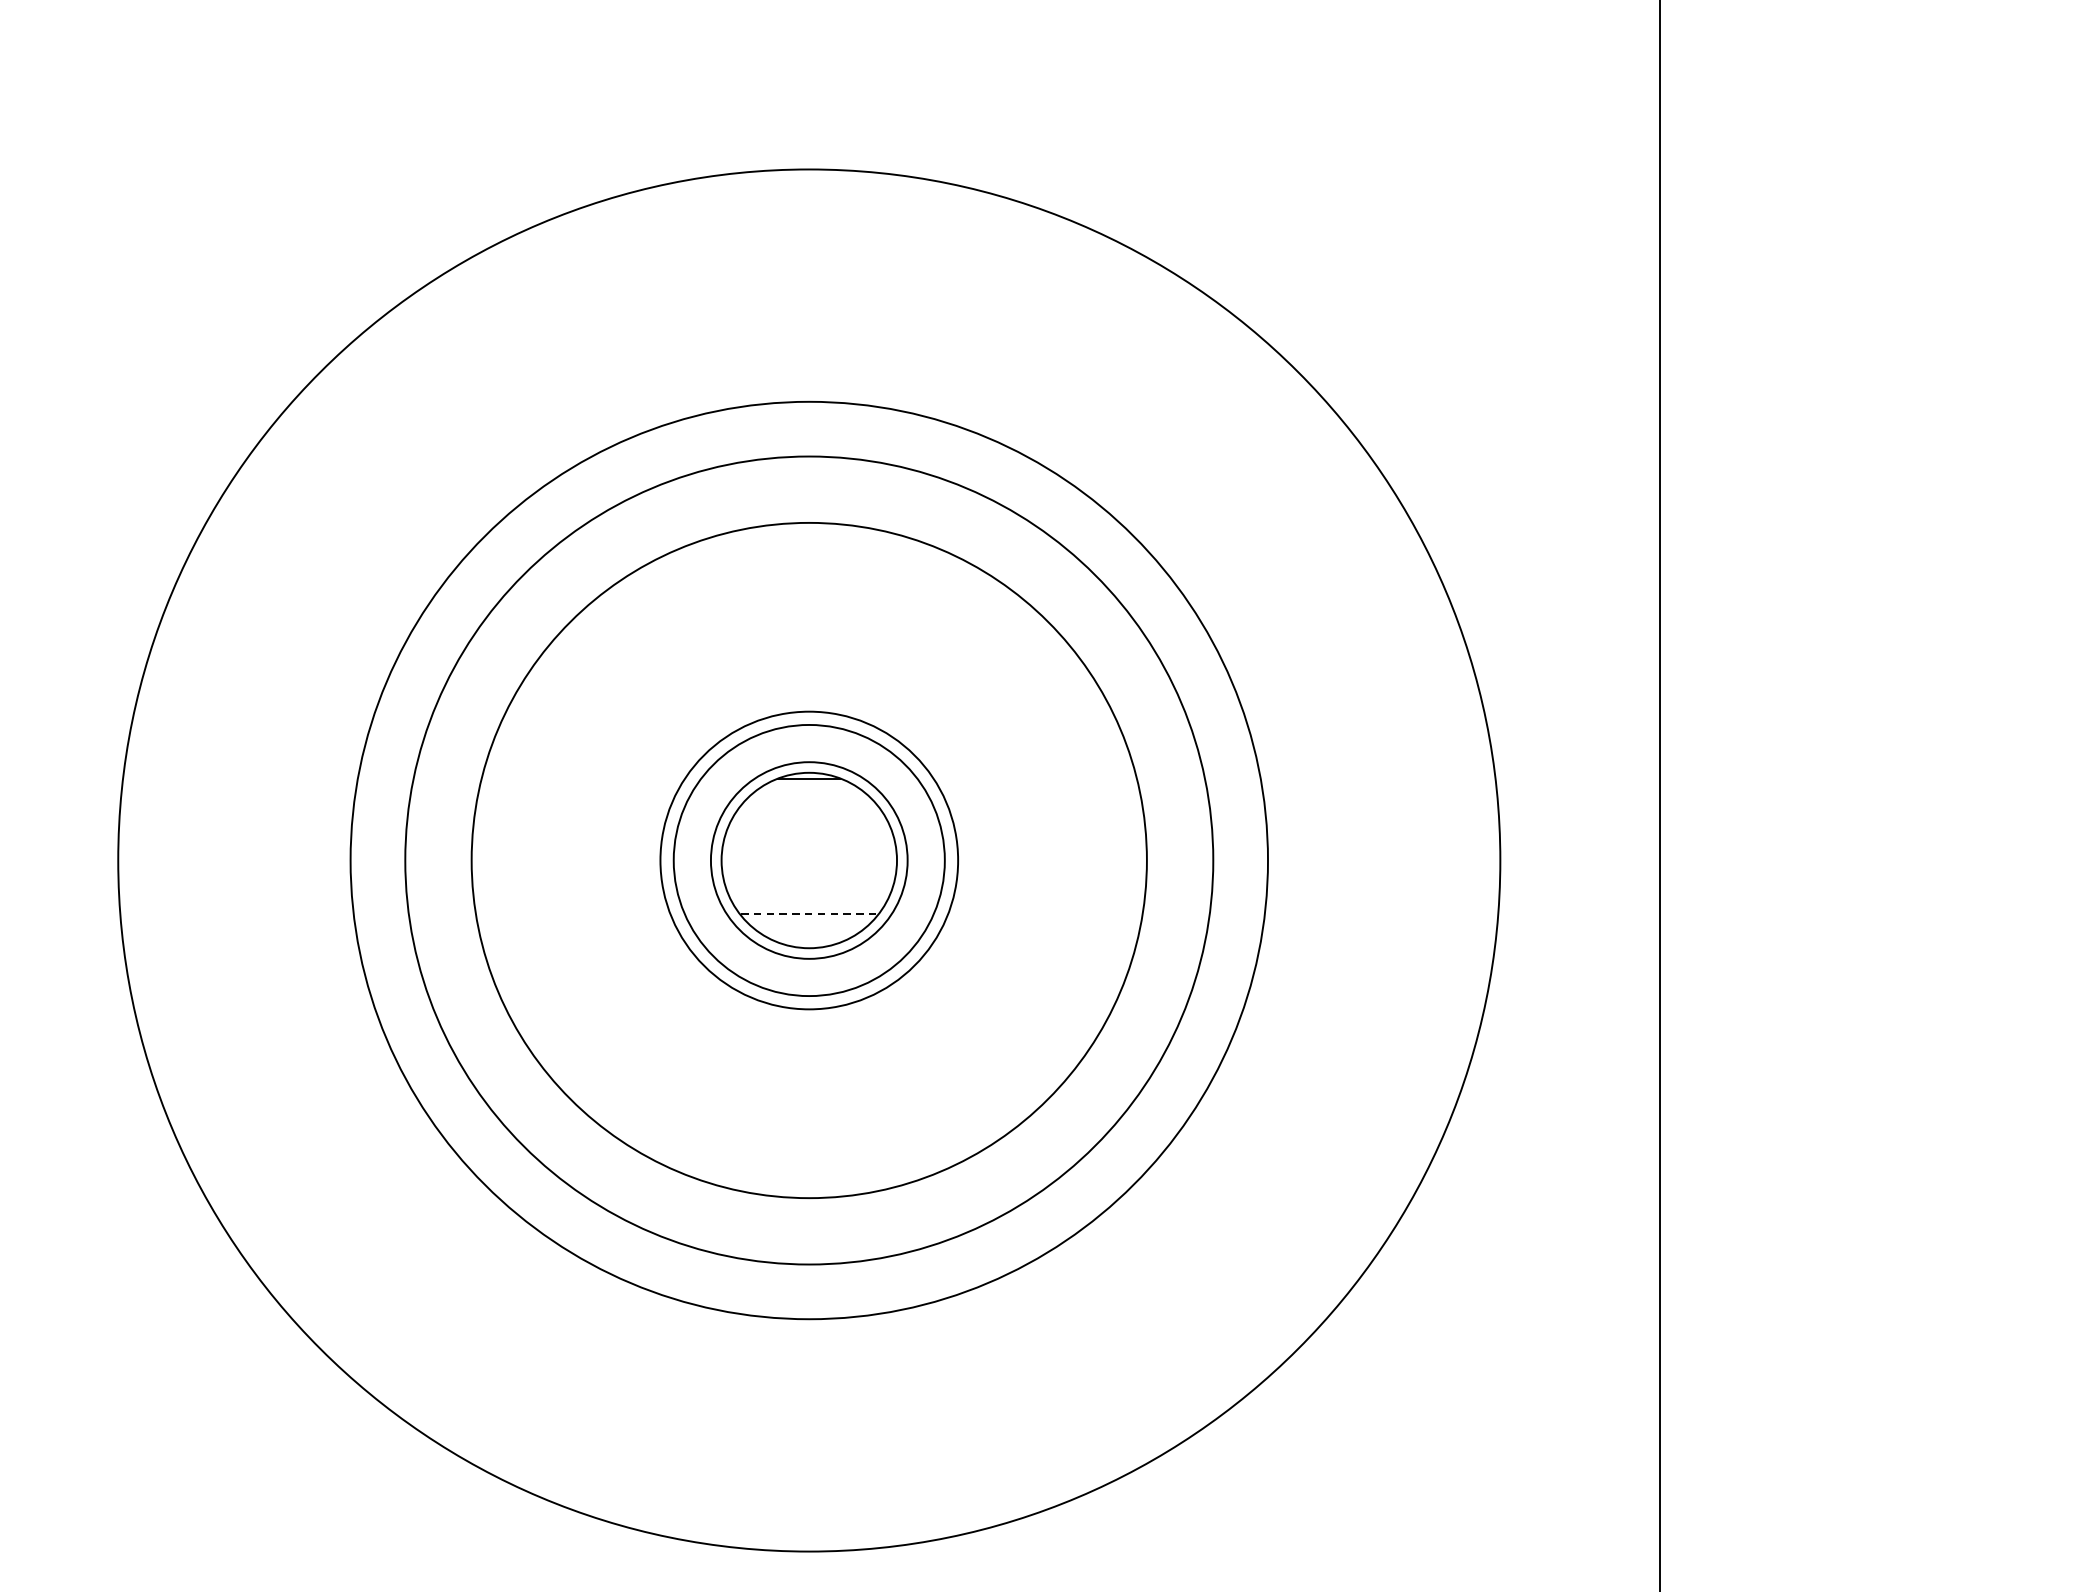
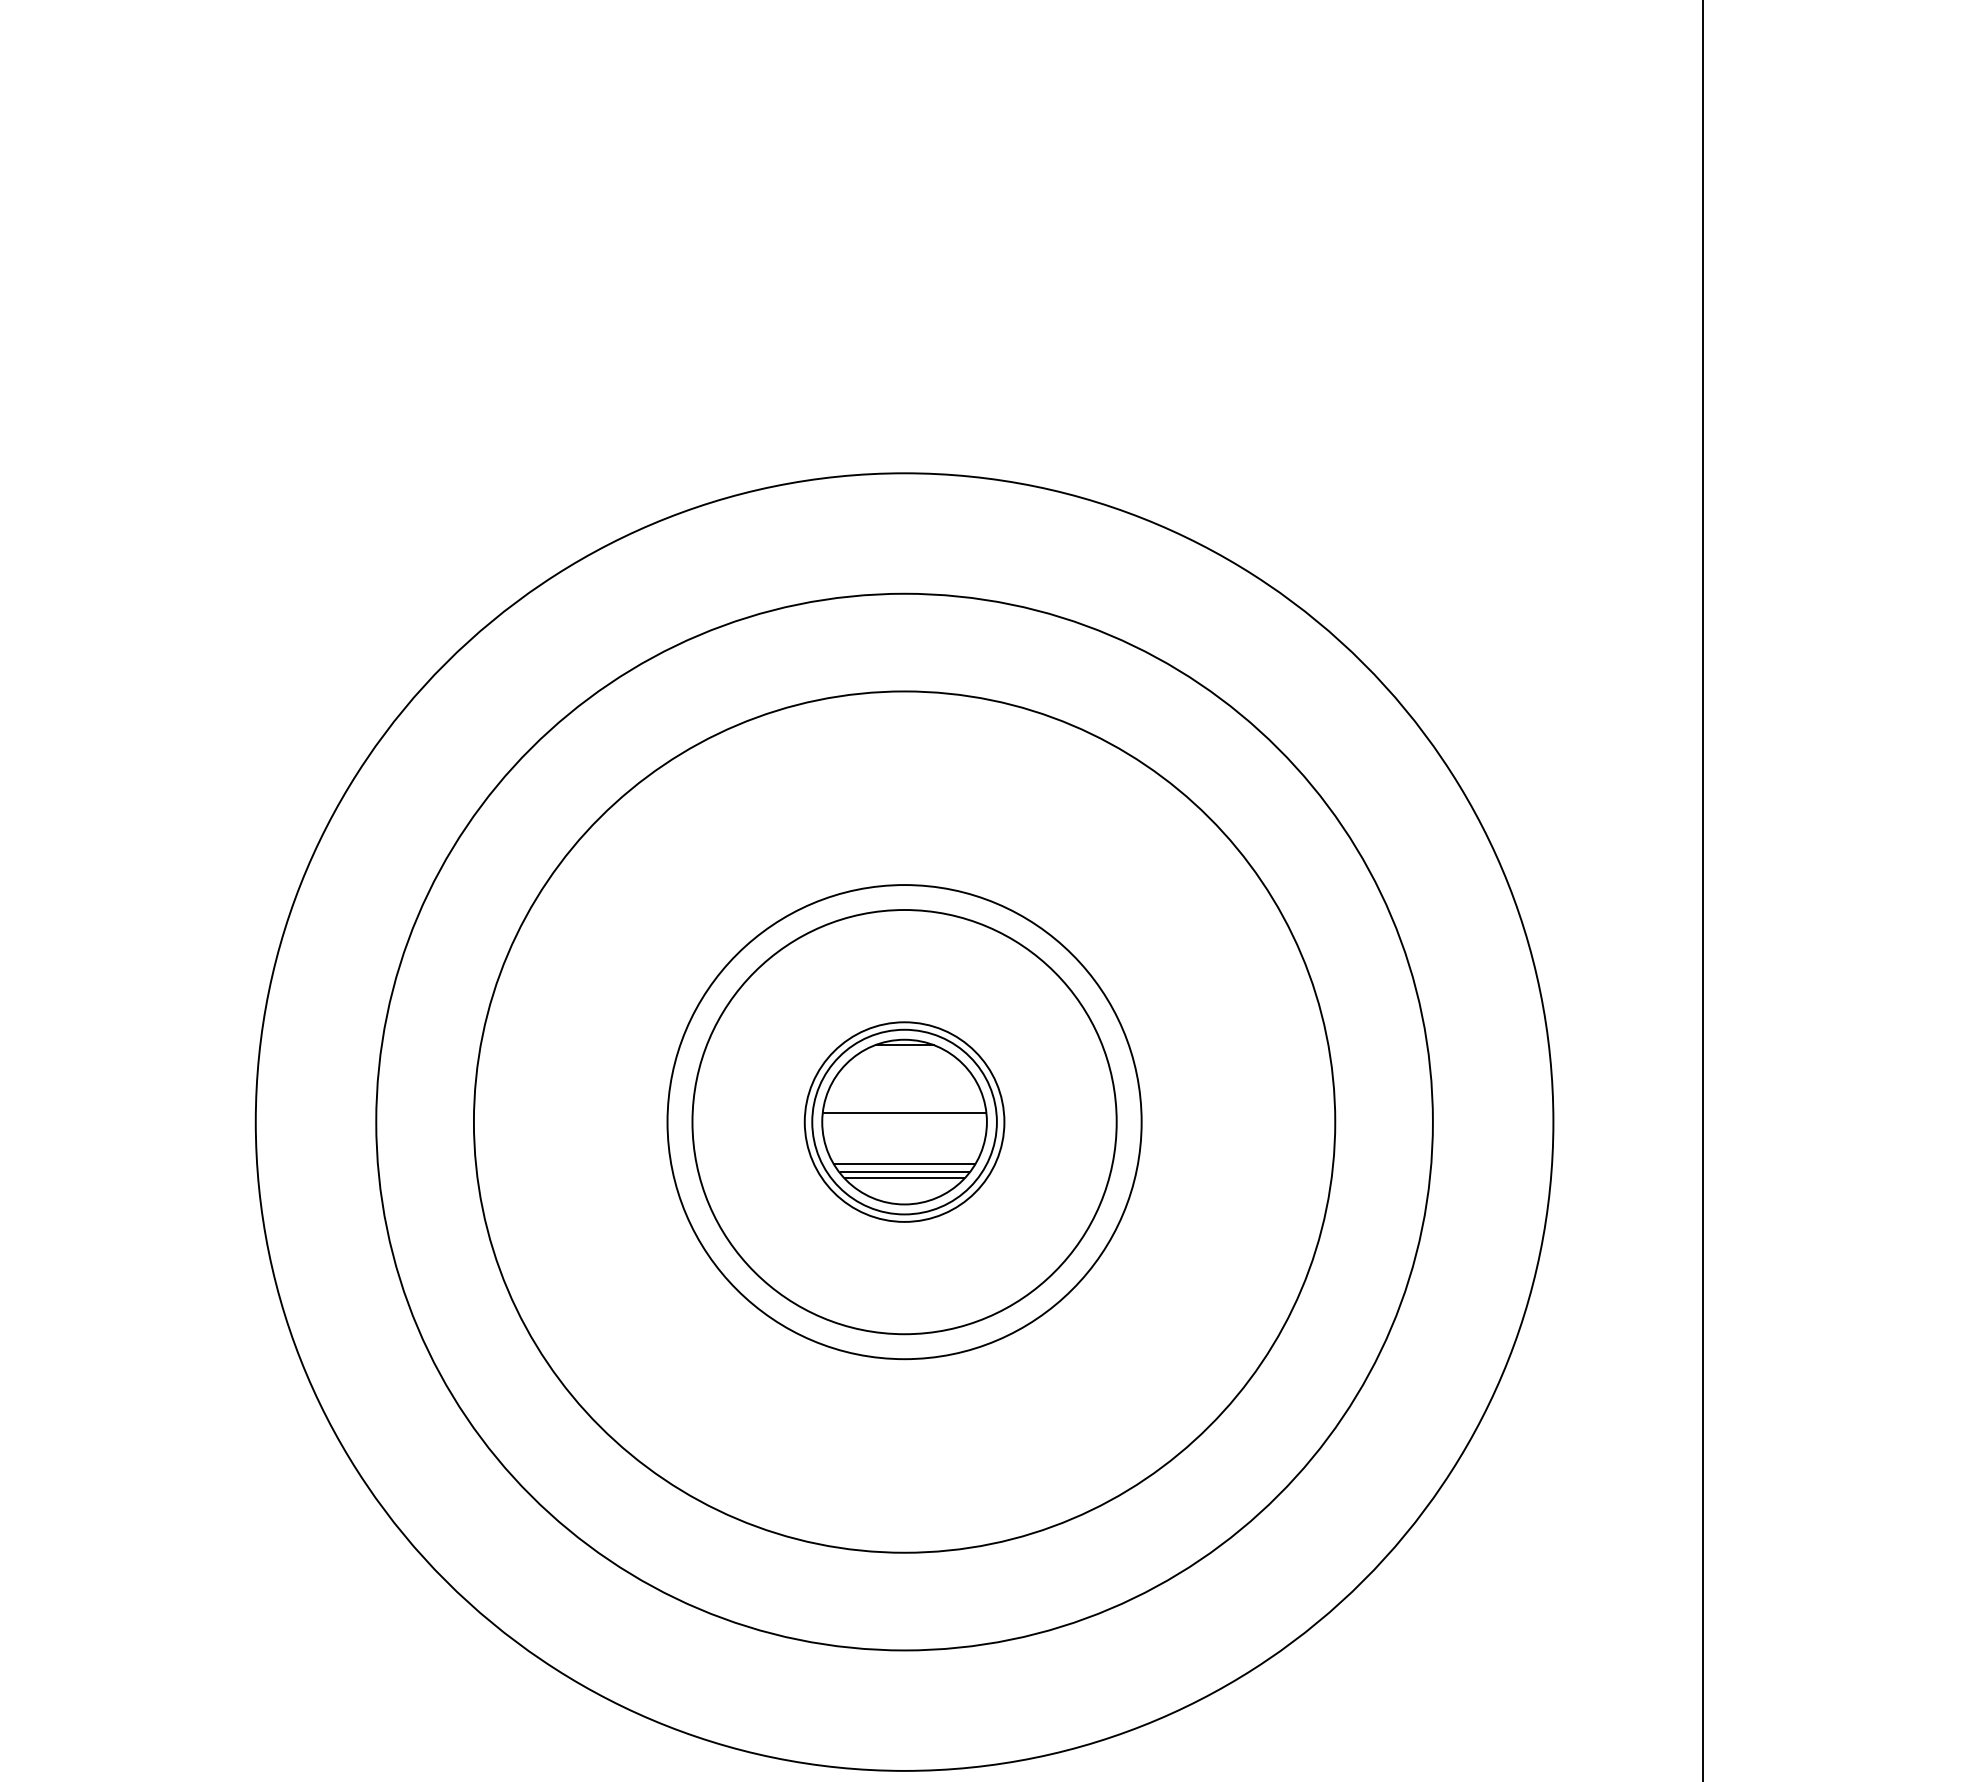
line: (809, 851) -> (904, 1113), added
circle: (809, 859) -> (904, 1121), size x0.71
circle: (809, 859) -> (904, 1121), size x1.67
circle: (809, 860) -> (904, 1122), size x0.62
circle: (809, 860) -> (904, 1122), size x1.67
line: (809, 904) -> (904, 1163), added
line: (809, 914) -> (904, 1172), dashed -> solid
line: (809, 919) -> (904, 1177), added

